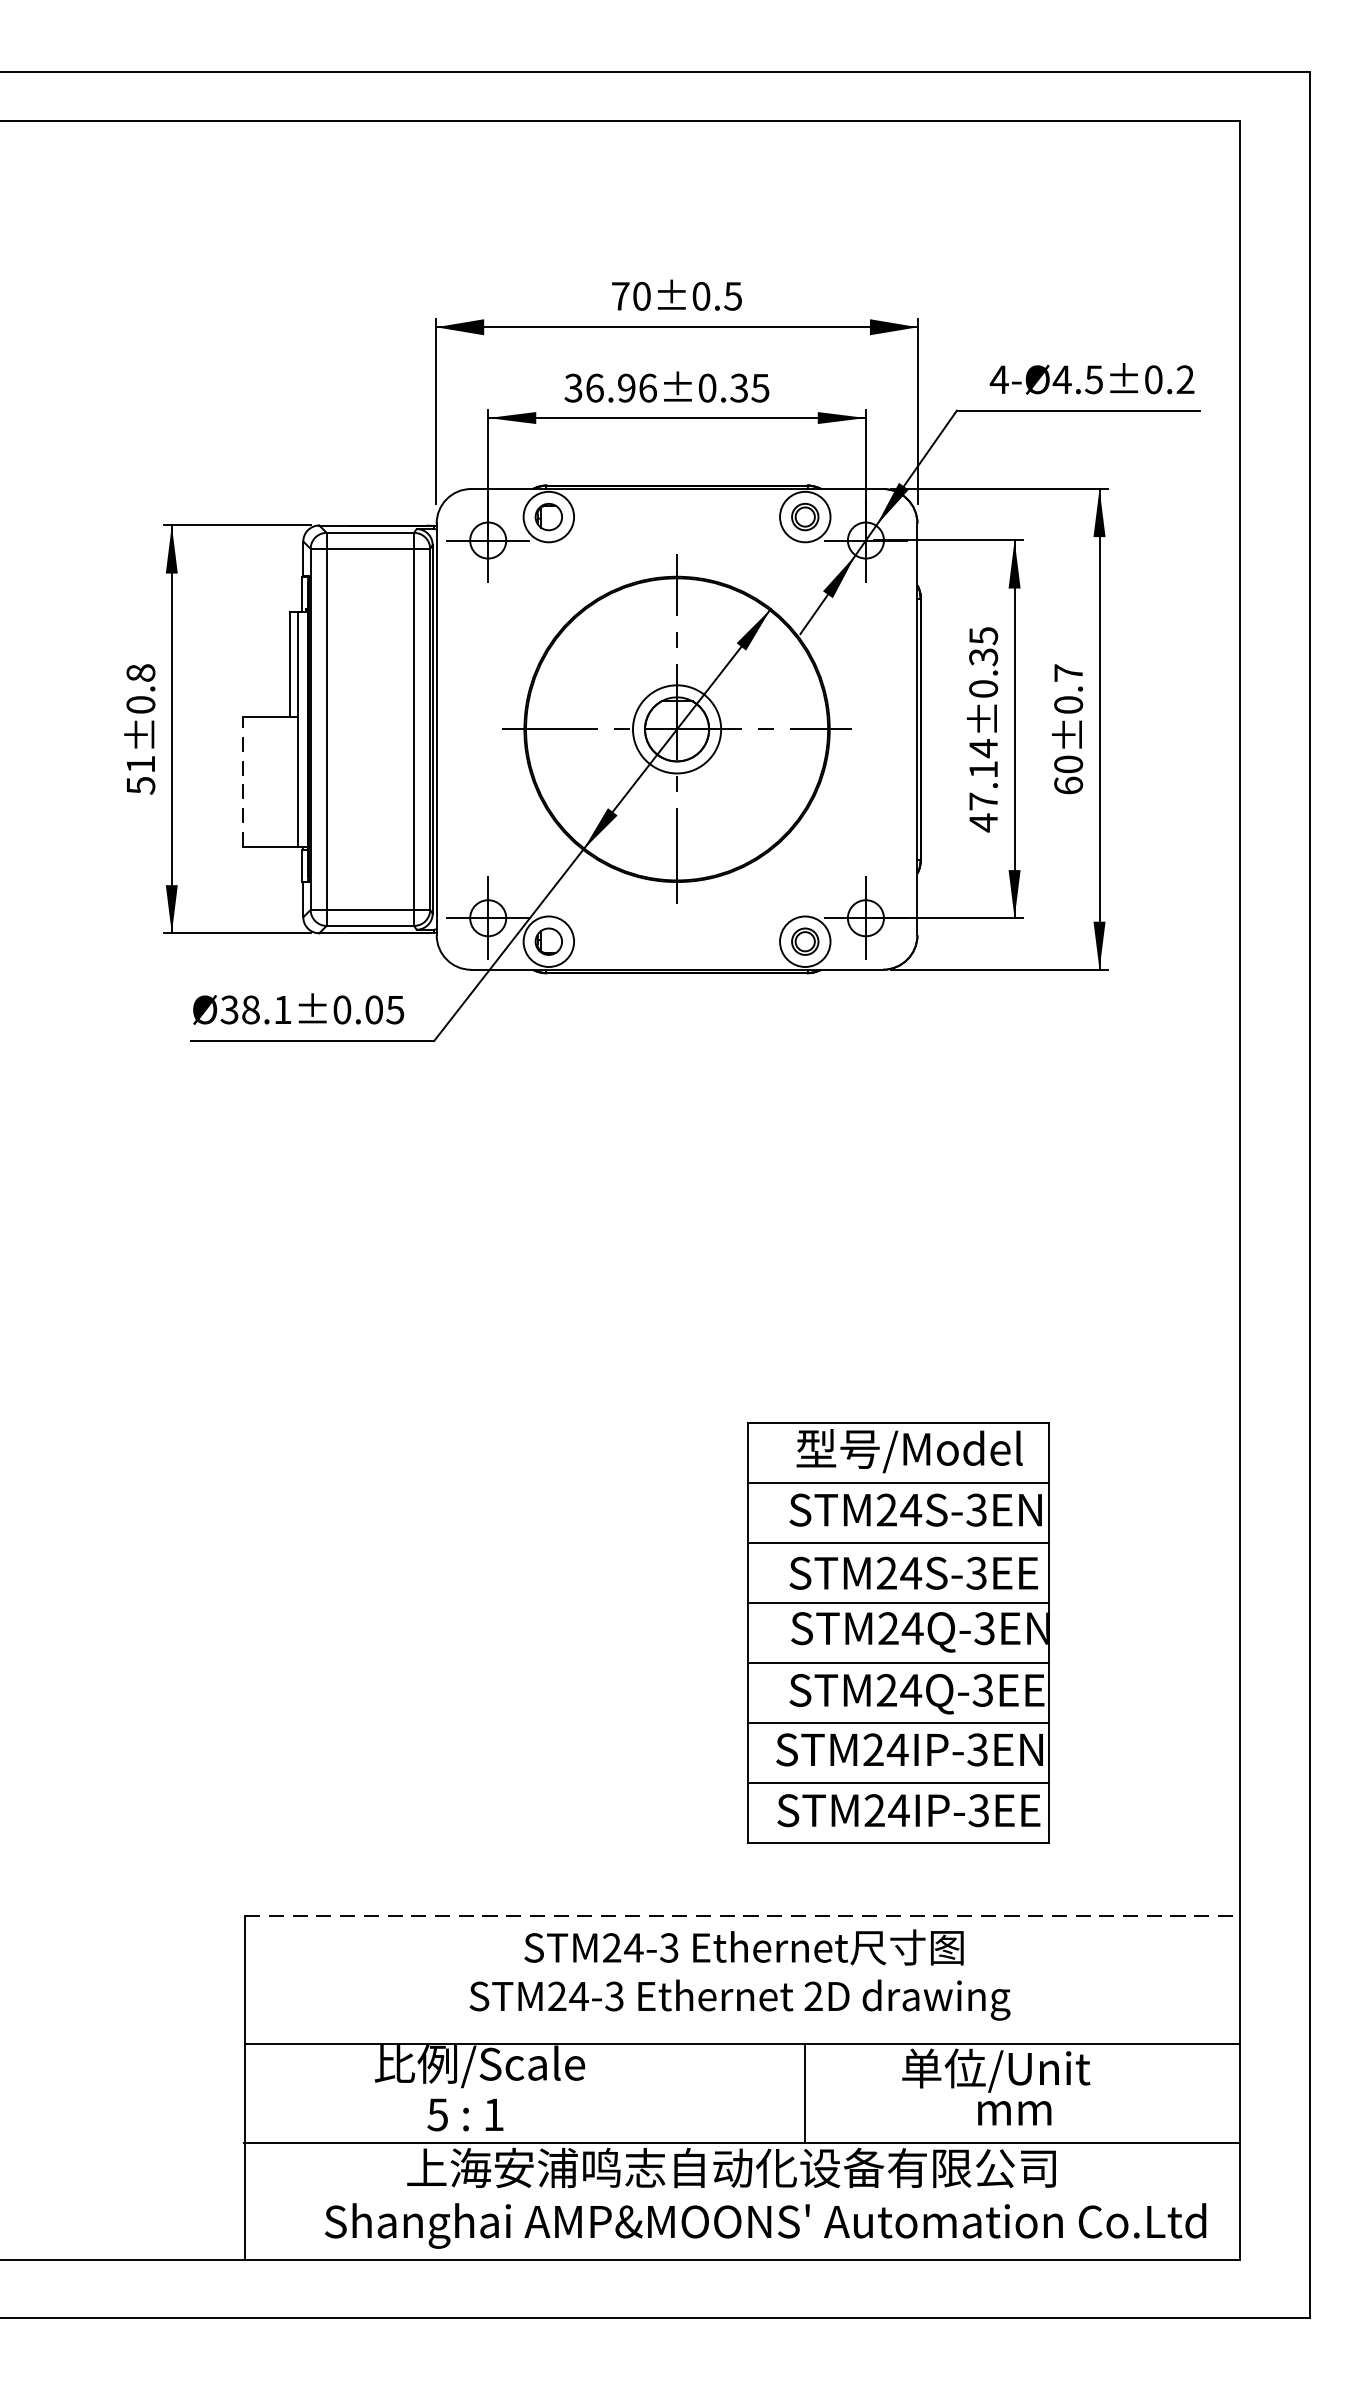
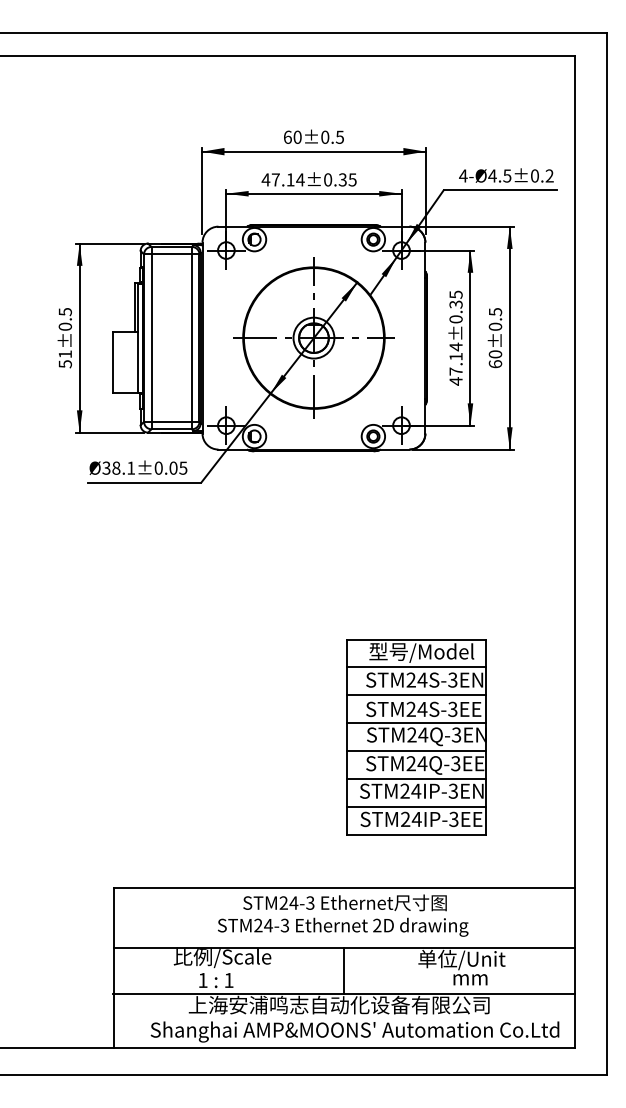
text: (620, 294) -> (287, 136), 70±0.5 -> 60±0.5
text: (609, 387) -> (282, 179), 36.96±0.35 -> 47.14±0.35
text: (139, 674) -> (64, 312), 51±0.8 -> 51±0.5
text: (1068, 674) -> (495, 312), 60±0.7 -> 60±0.5
line: (242, 779) -> (112, 361), dashed -> solid
part: (898, 1633) -> (416, 737), moved
line: (742, 1916) -> (344, 888), dashed -> solid
line: (805, 2093) -> (344, 970), moved
text: (436, 2114) -> (202, 980), 5 -> 1

